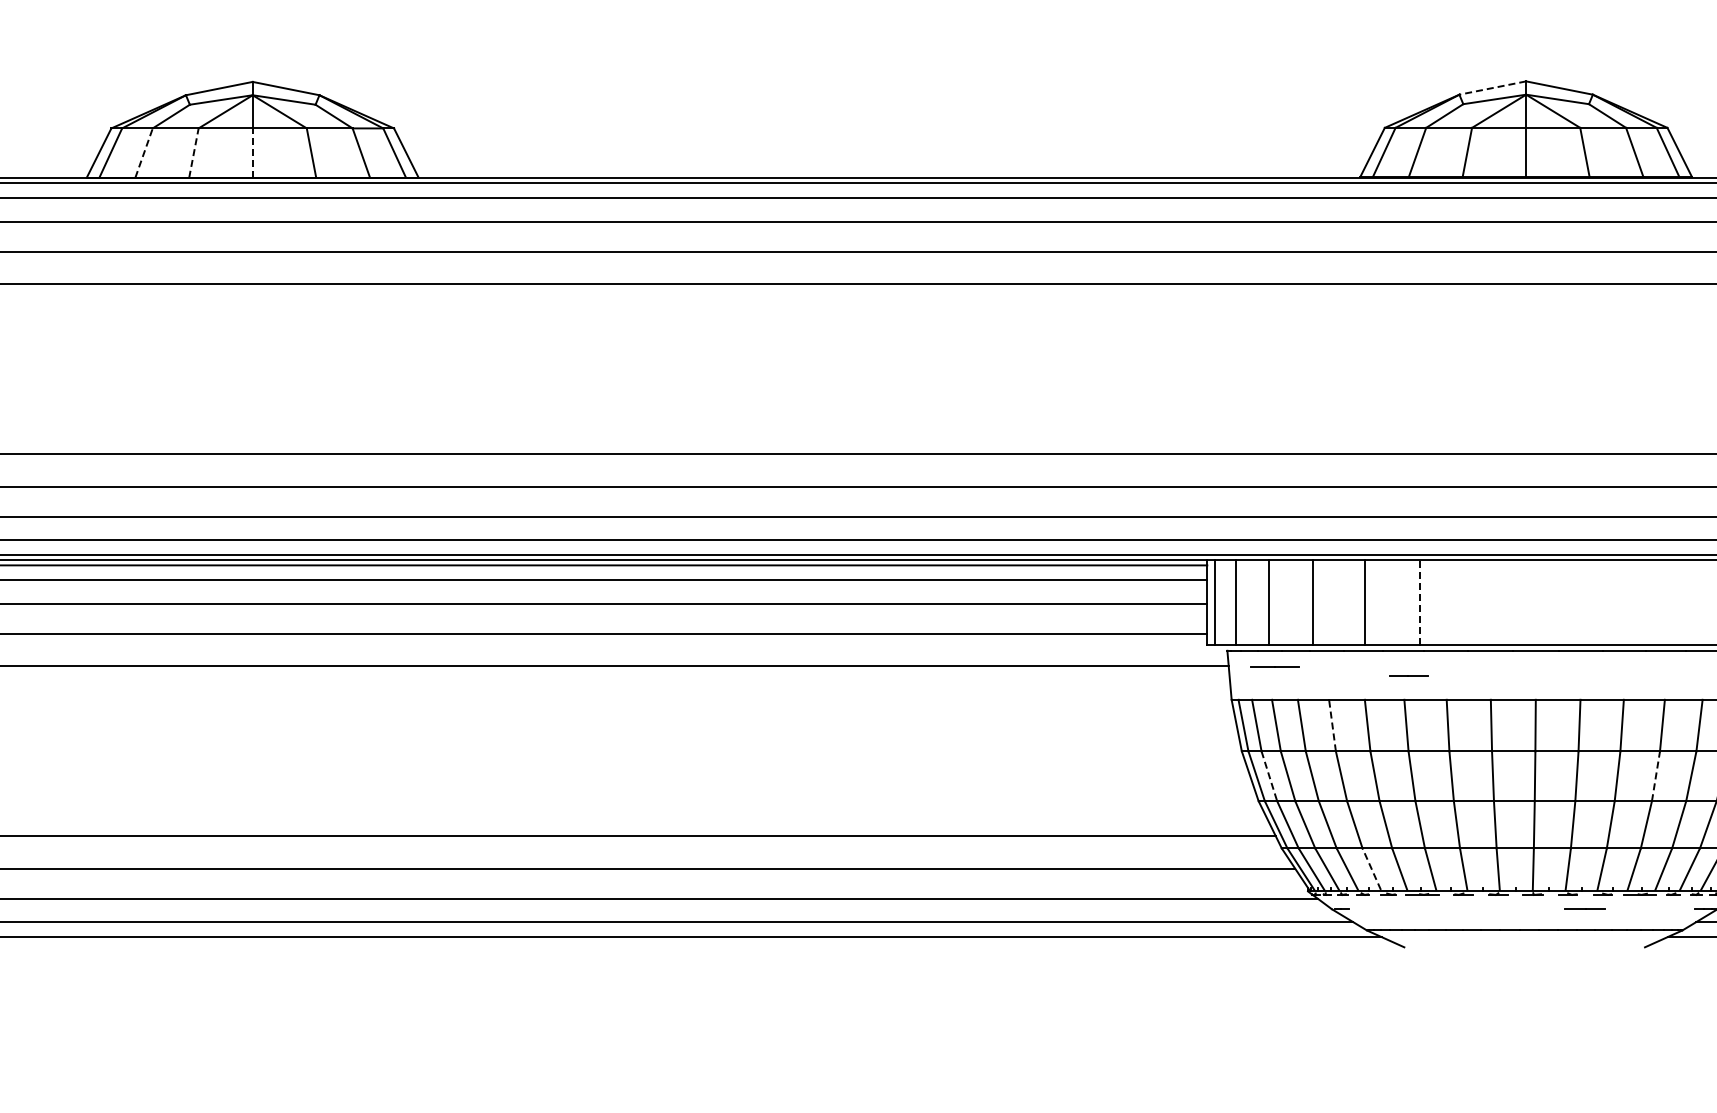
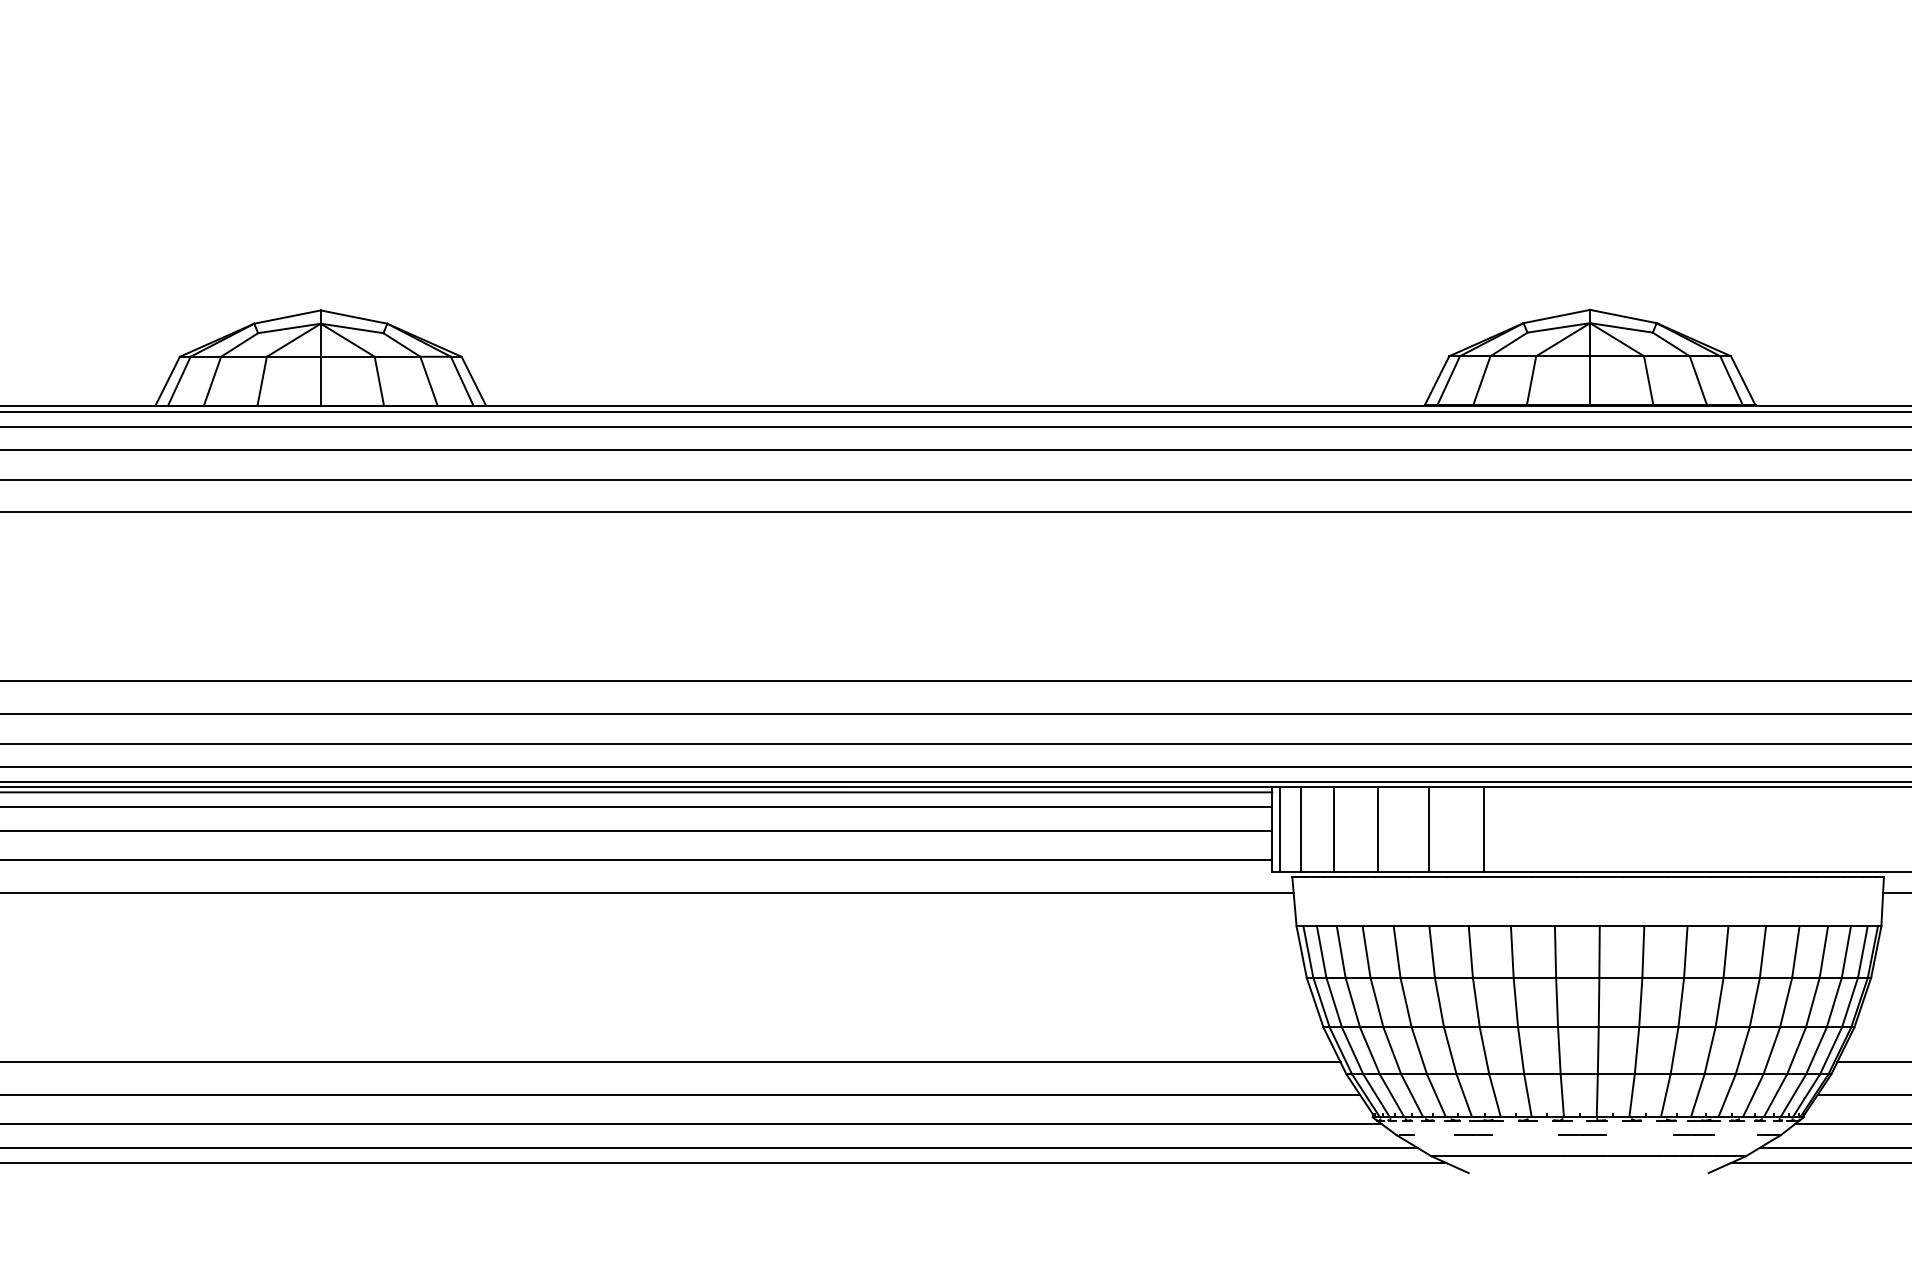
line: (1492, 88) -> (1556, 316), dashed -> solid
line: (144, 152) -> (212, 380), dashed -> solid
line: (194, 152) -> (262, 380), dashed -> solid
line: (252, 153) -> (320, 381), dashed -> solid
line: (1419, 602) -> (1483, 829), dashed -> solid
line: (1274, 665) -> (1582, 1134), moved
line: (1409, 674) -> (1473, 1134), moved
line: (1332, 726) -> (1397, 952), dashed -> solid
line: (1655, 776) -> (1719, 1002), dashed -> solid
line: (1269, 777) -> (1334, 1003), dashed -> solid
line: (1372, 869) -> (1436, 1095), dashed -> solid
line: (1584, 908) -> (1693, 1134), moved

